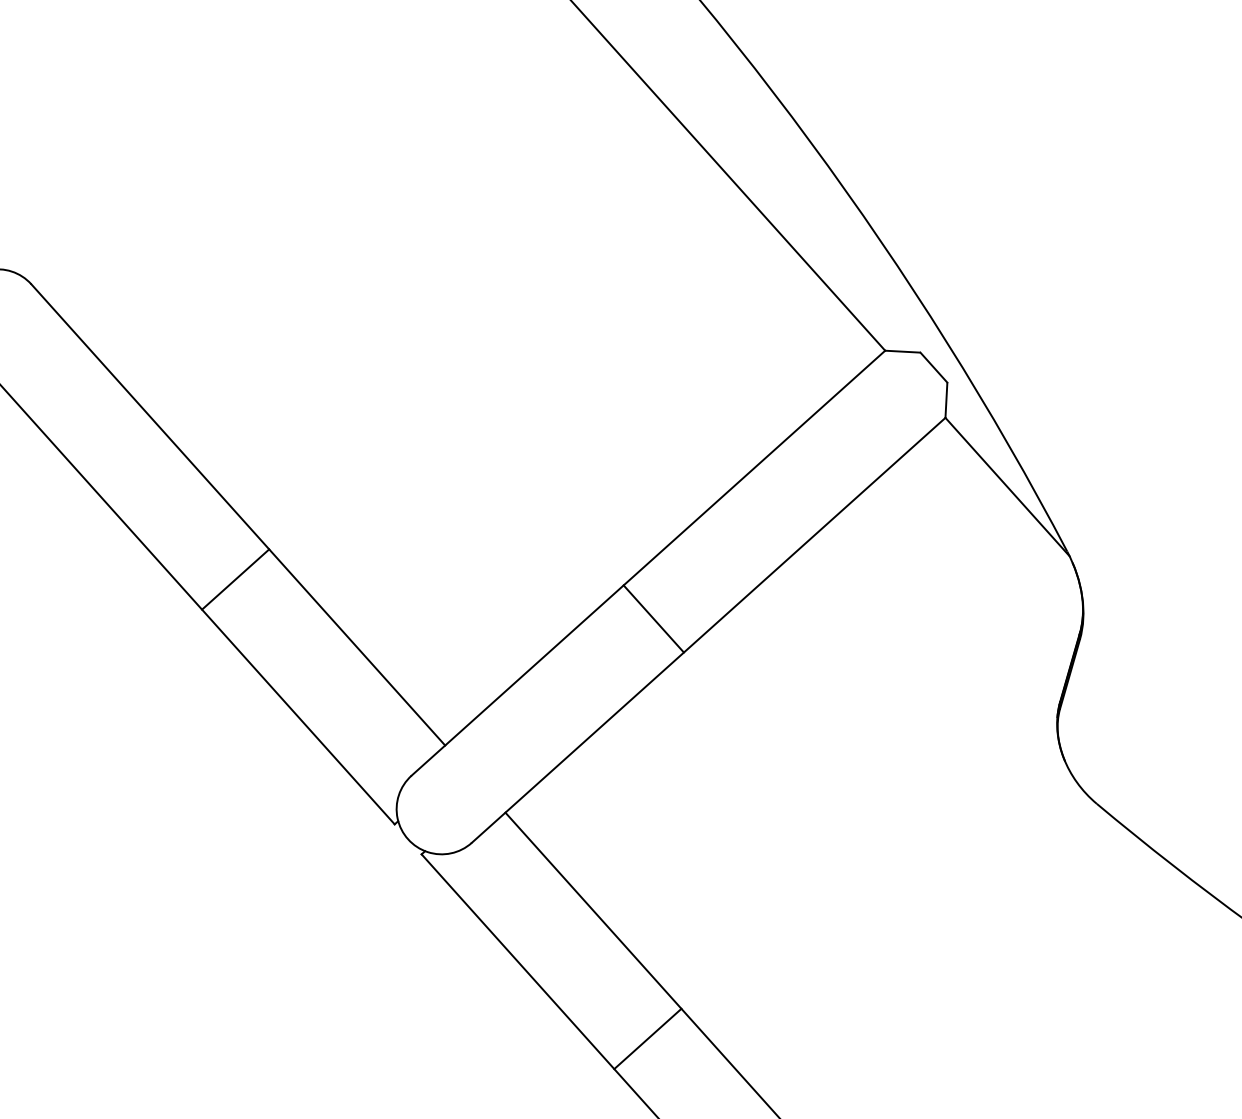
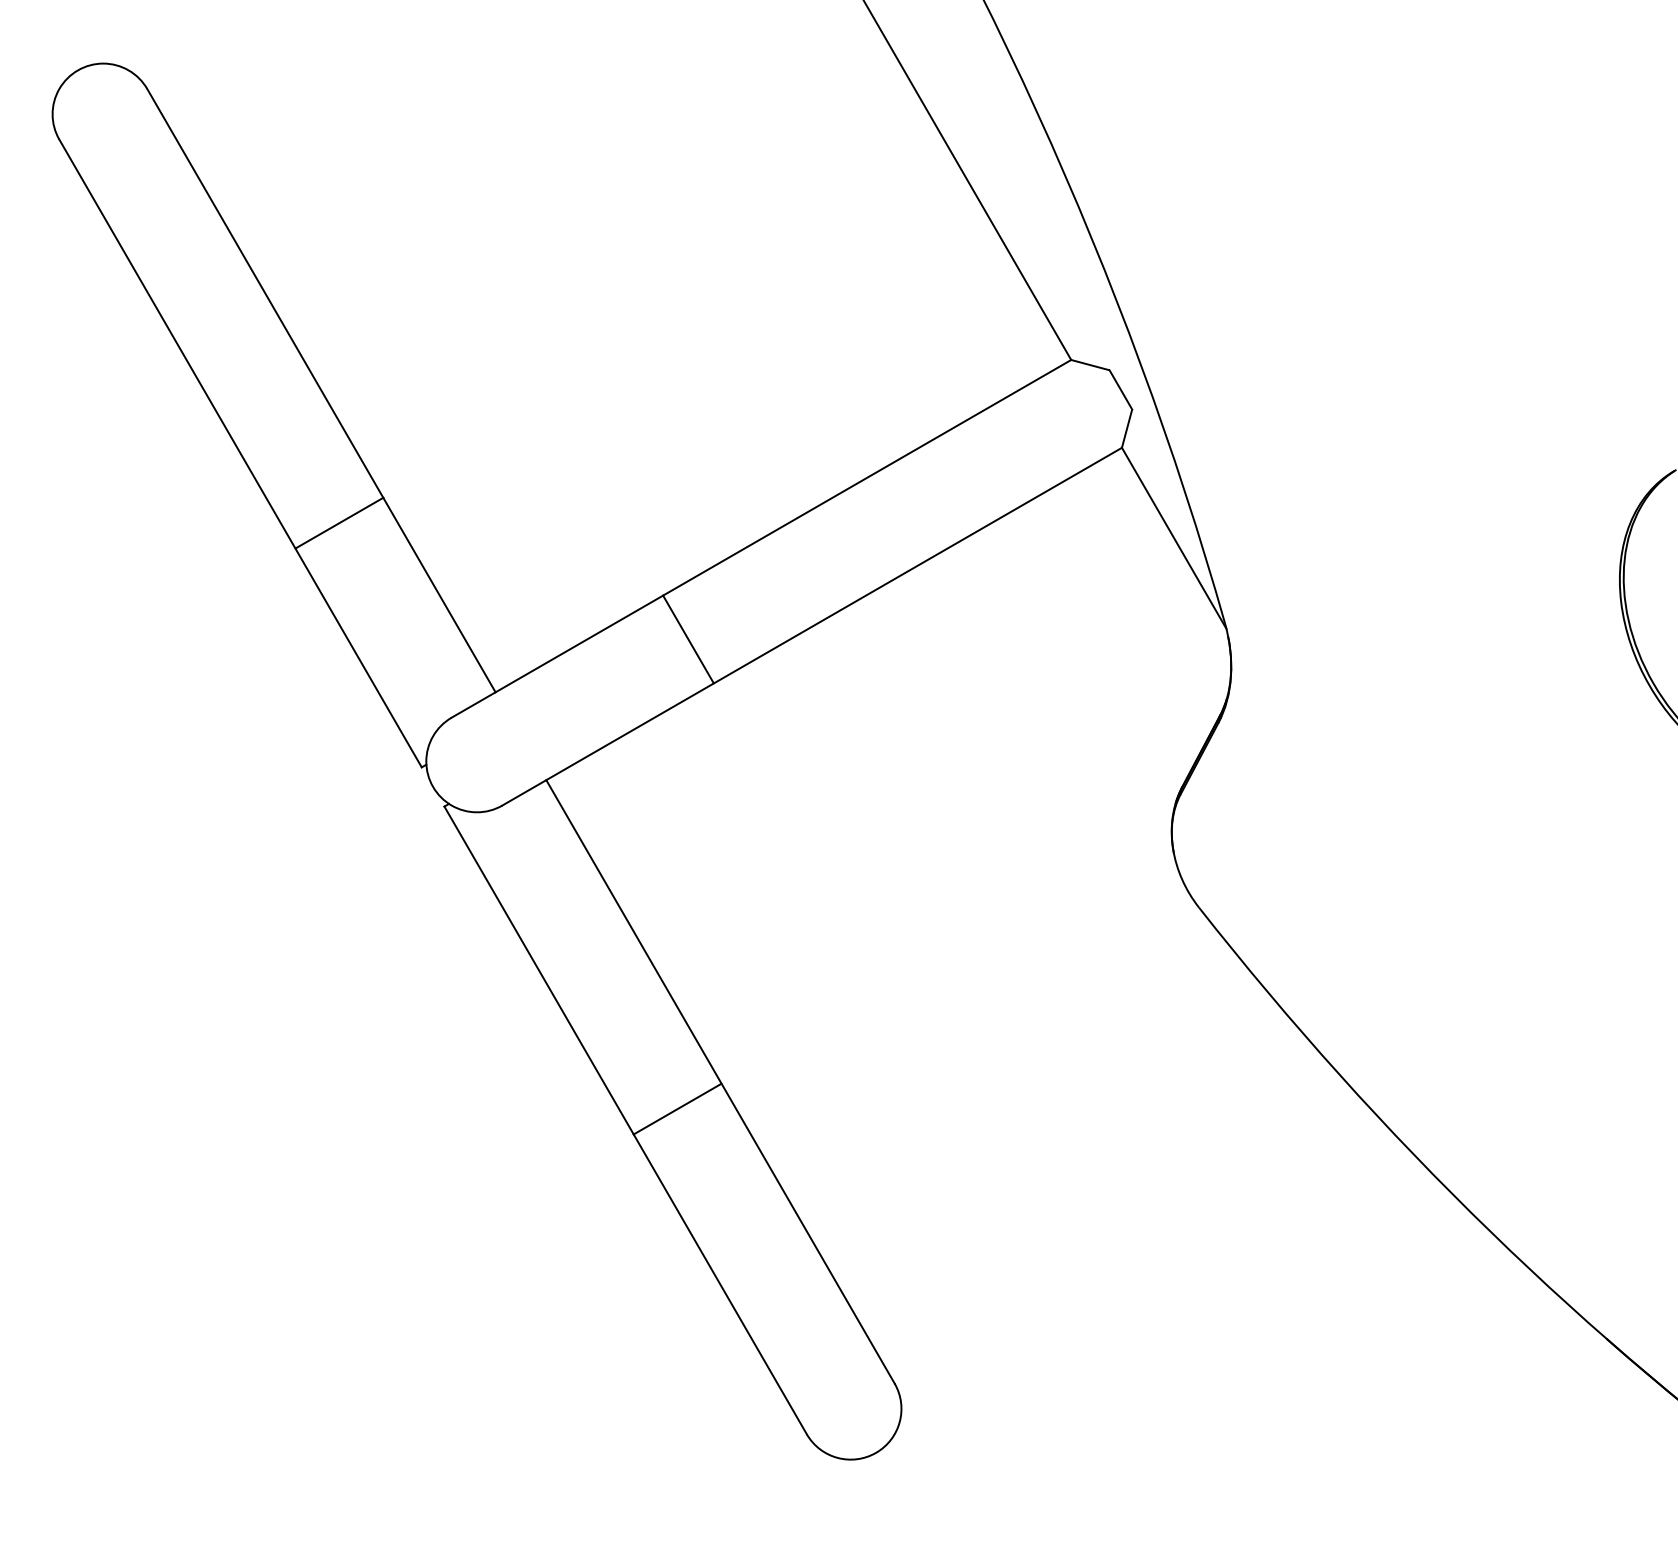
line: (235, 579) -> (339, 522), moved
line: (653, 618) -> (688, 639), moved
line: (647, 1038) -> (677, 1108), moved

